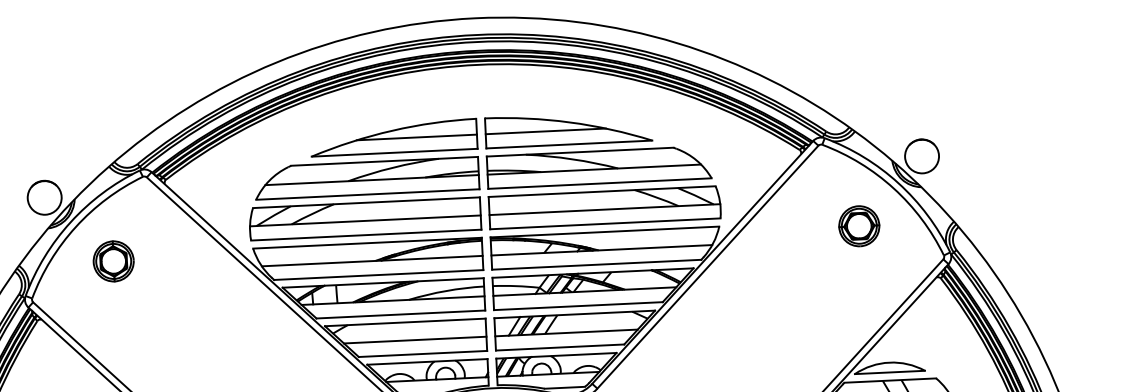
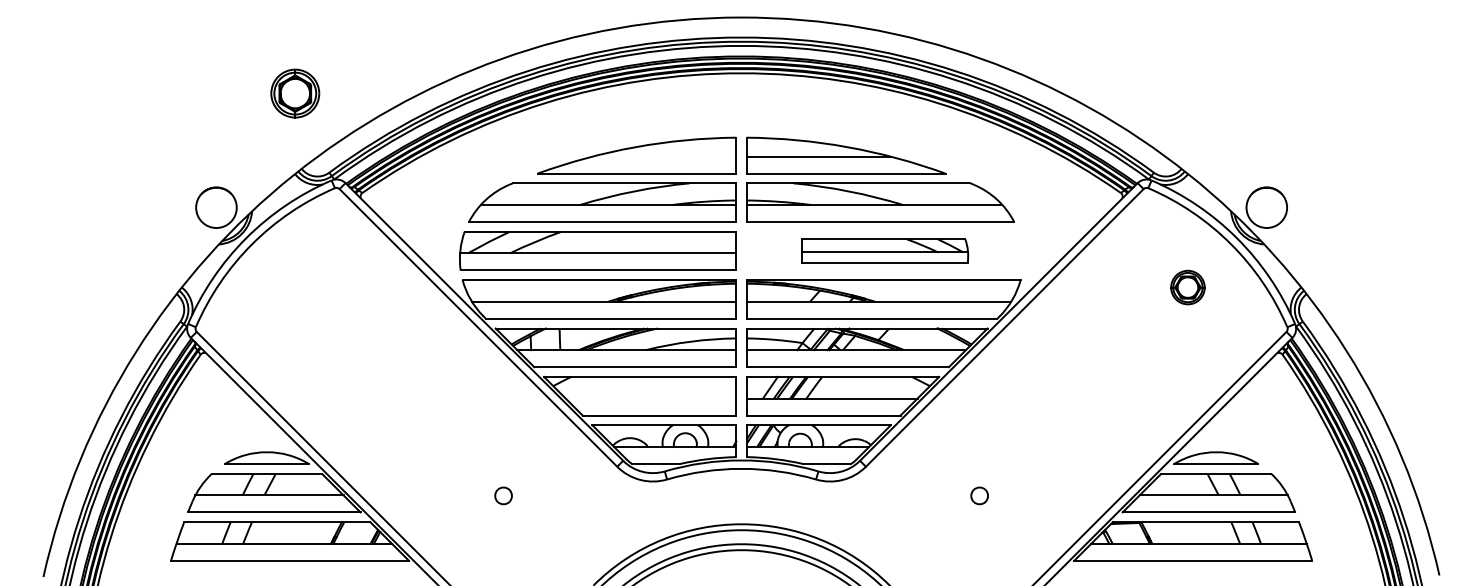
line: (416, 137) -> (664, 156), removed
part: (605, 207) -> (885, 250), size x0.6
part: (858, 226) -> (1187, 287), size x0.7
part: (113, 261) -> (295, 93), moved
line: (414, 340) -> (650, 398), removed

